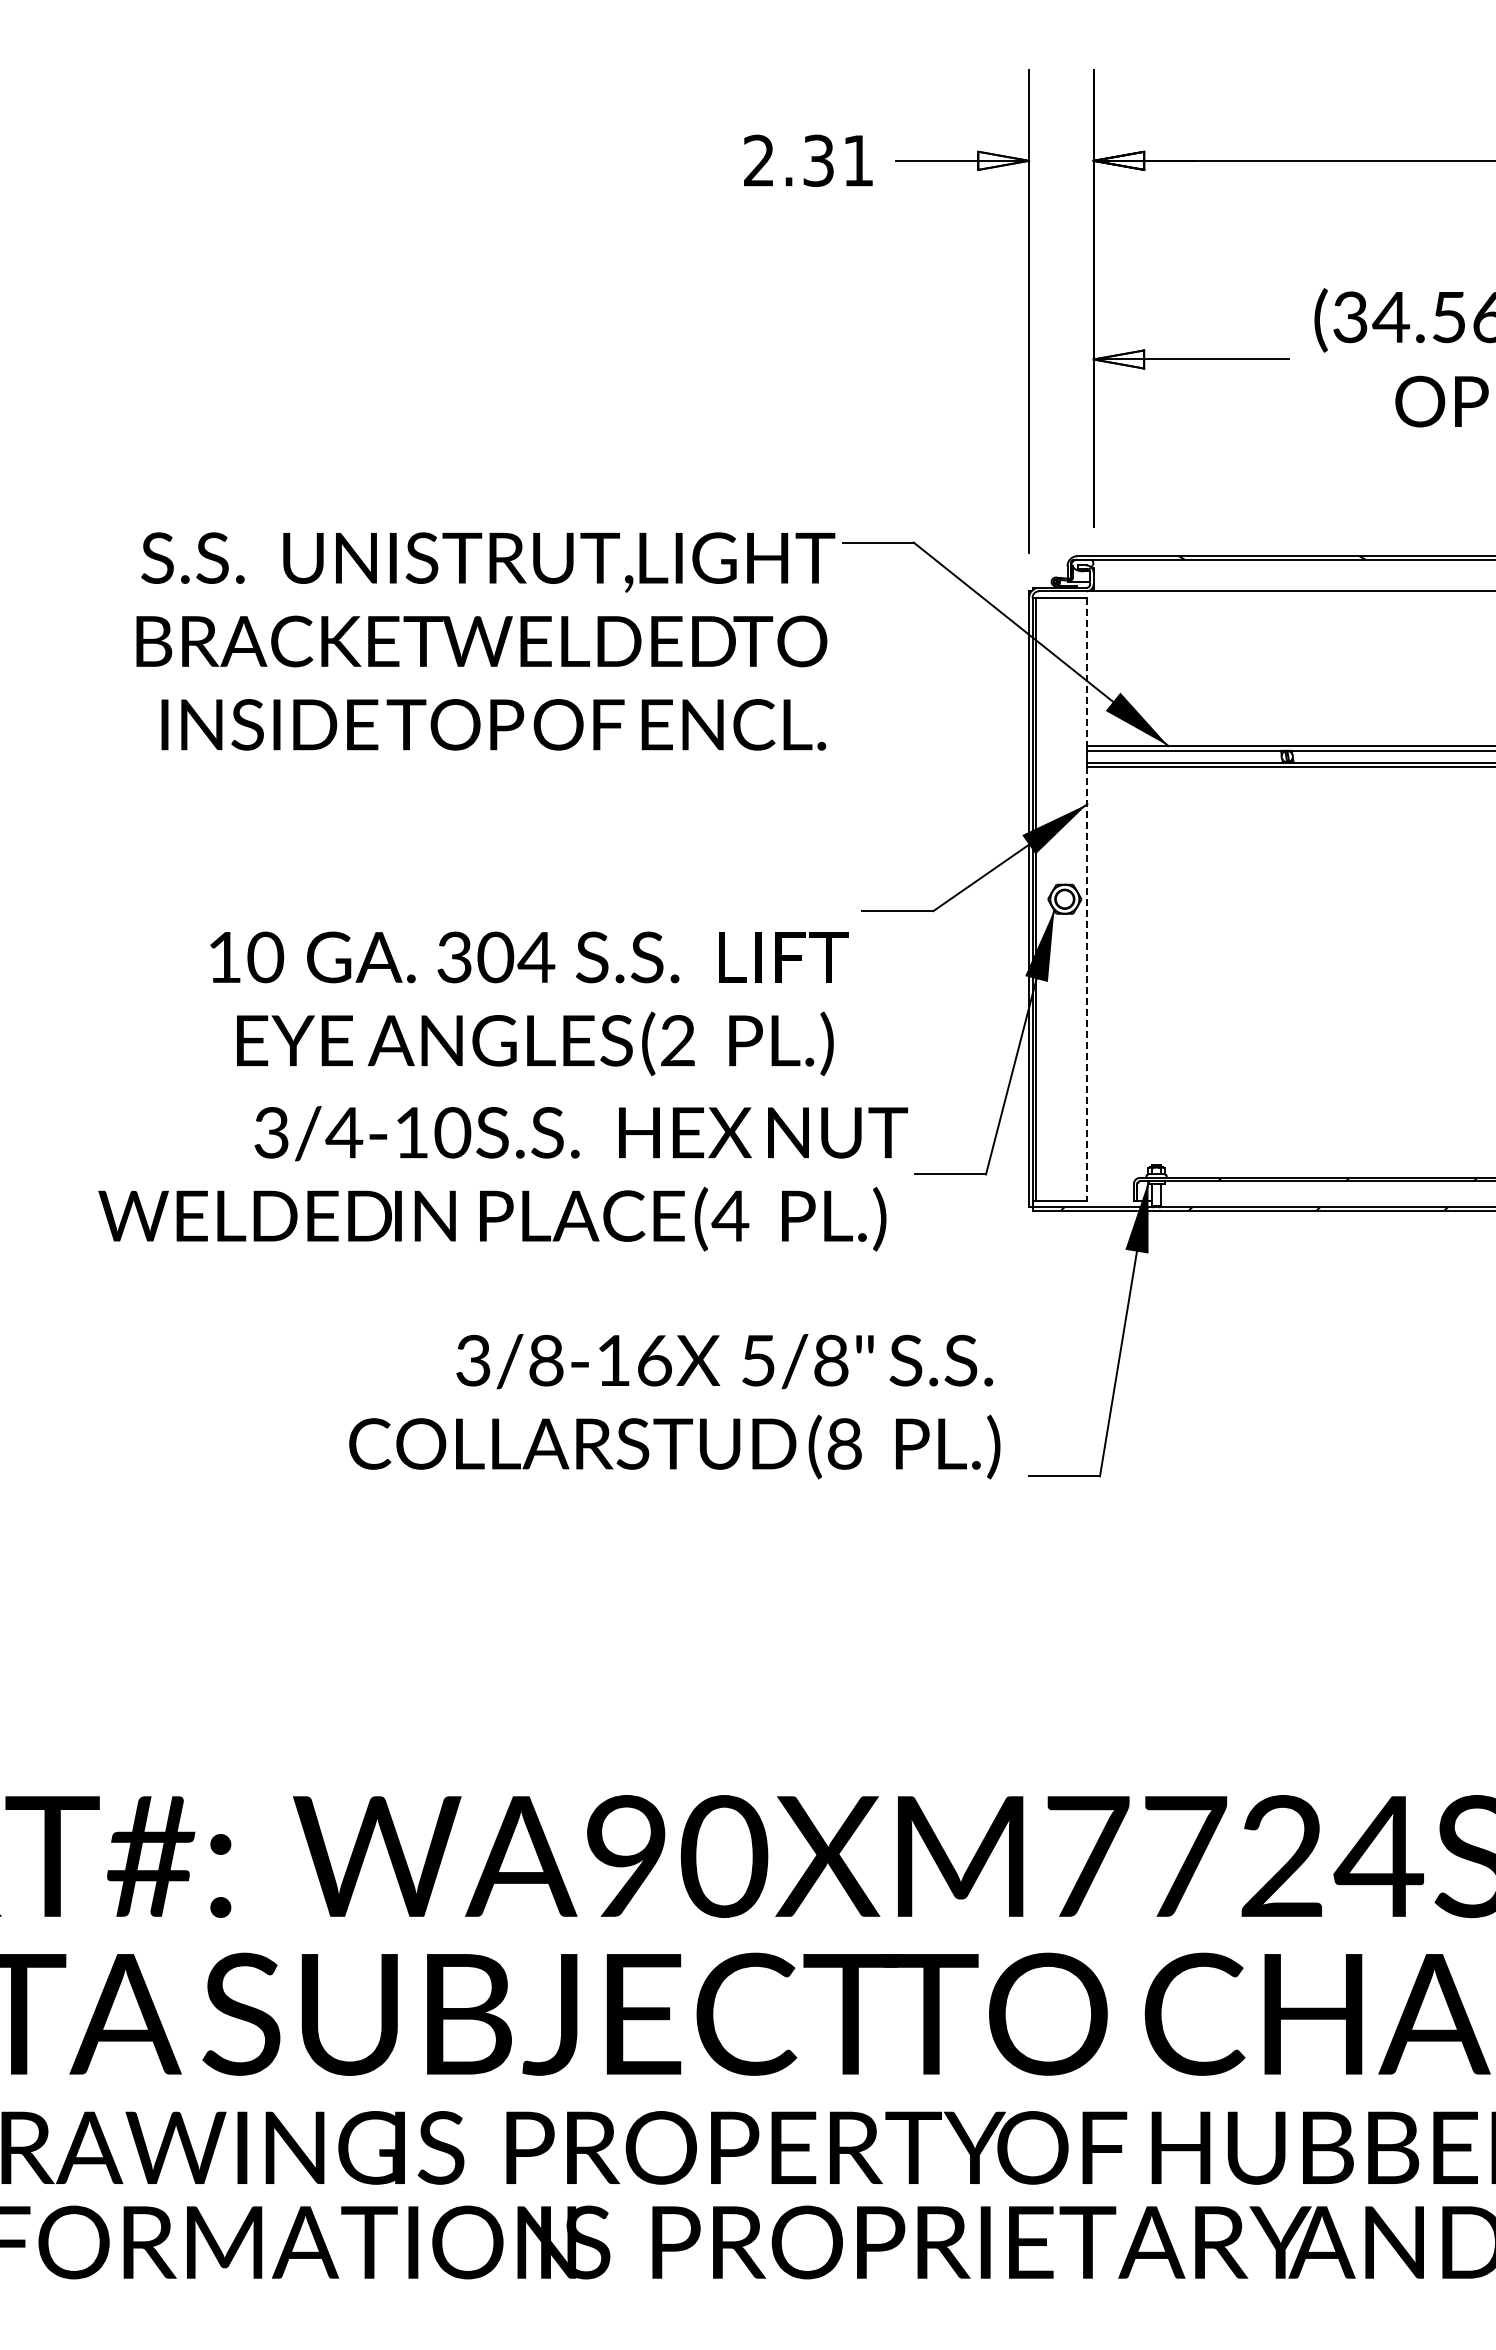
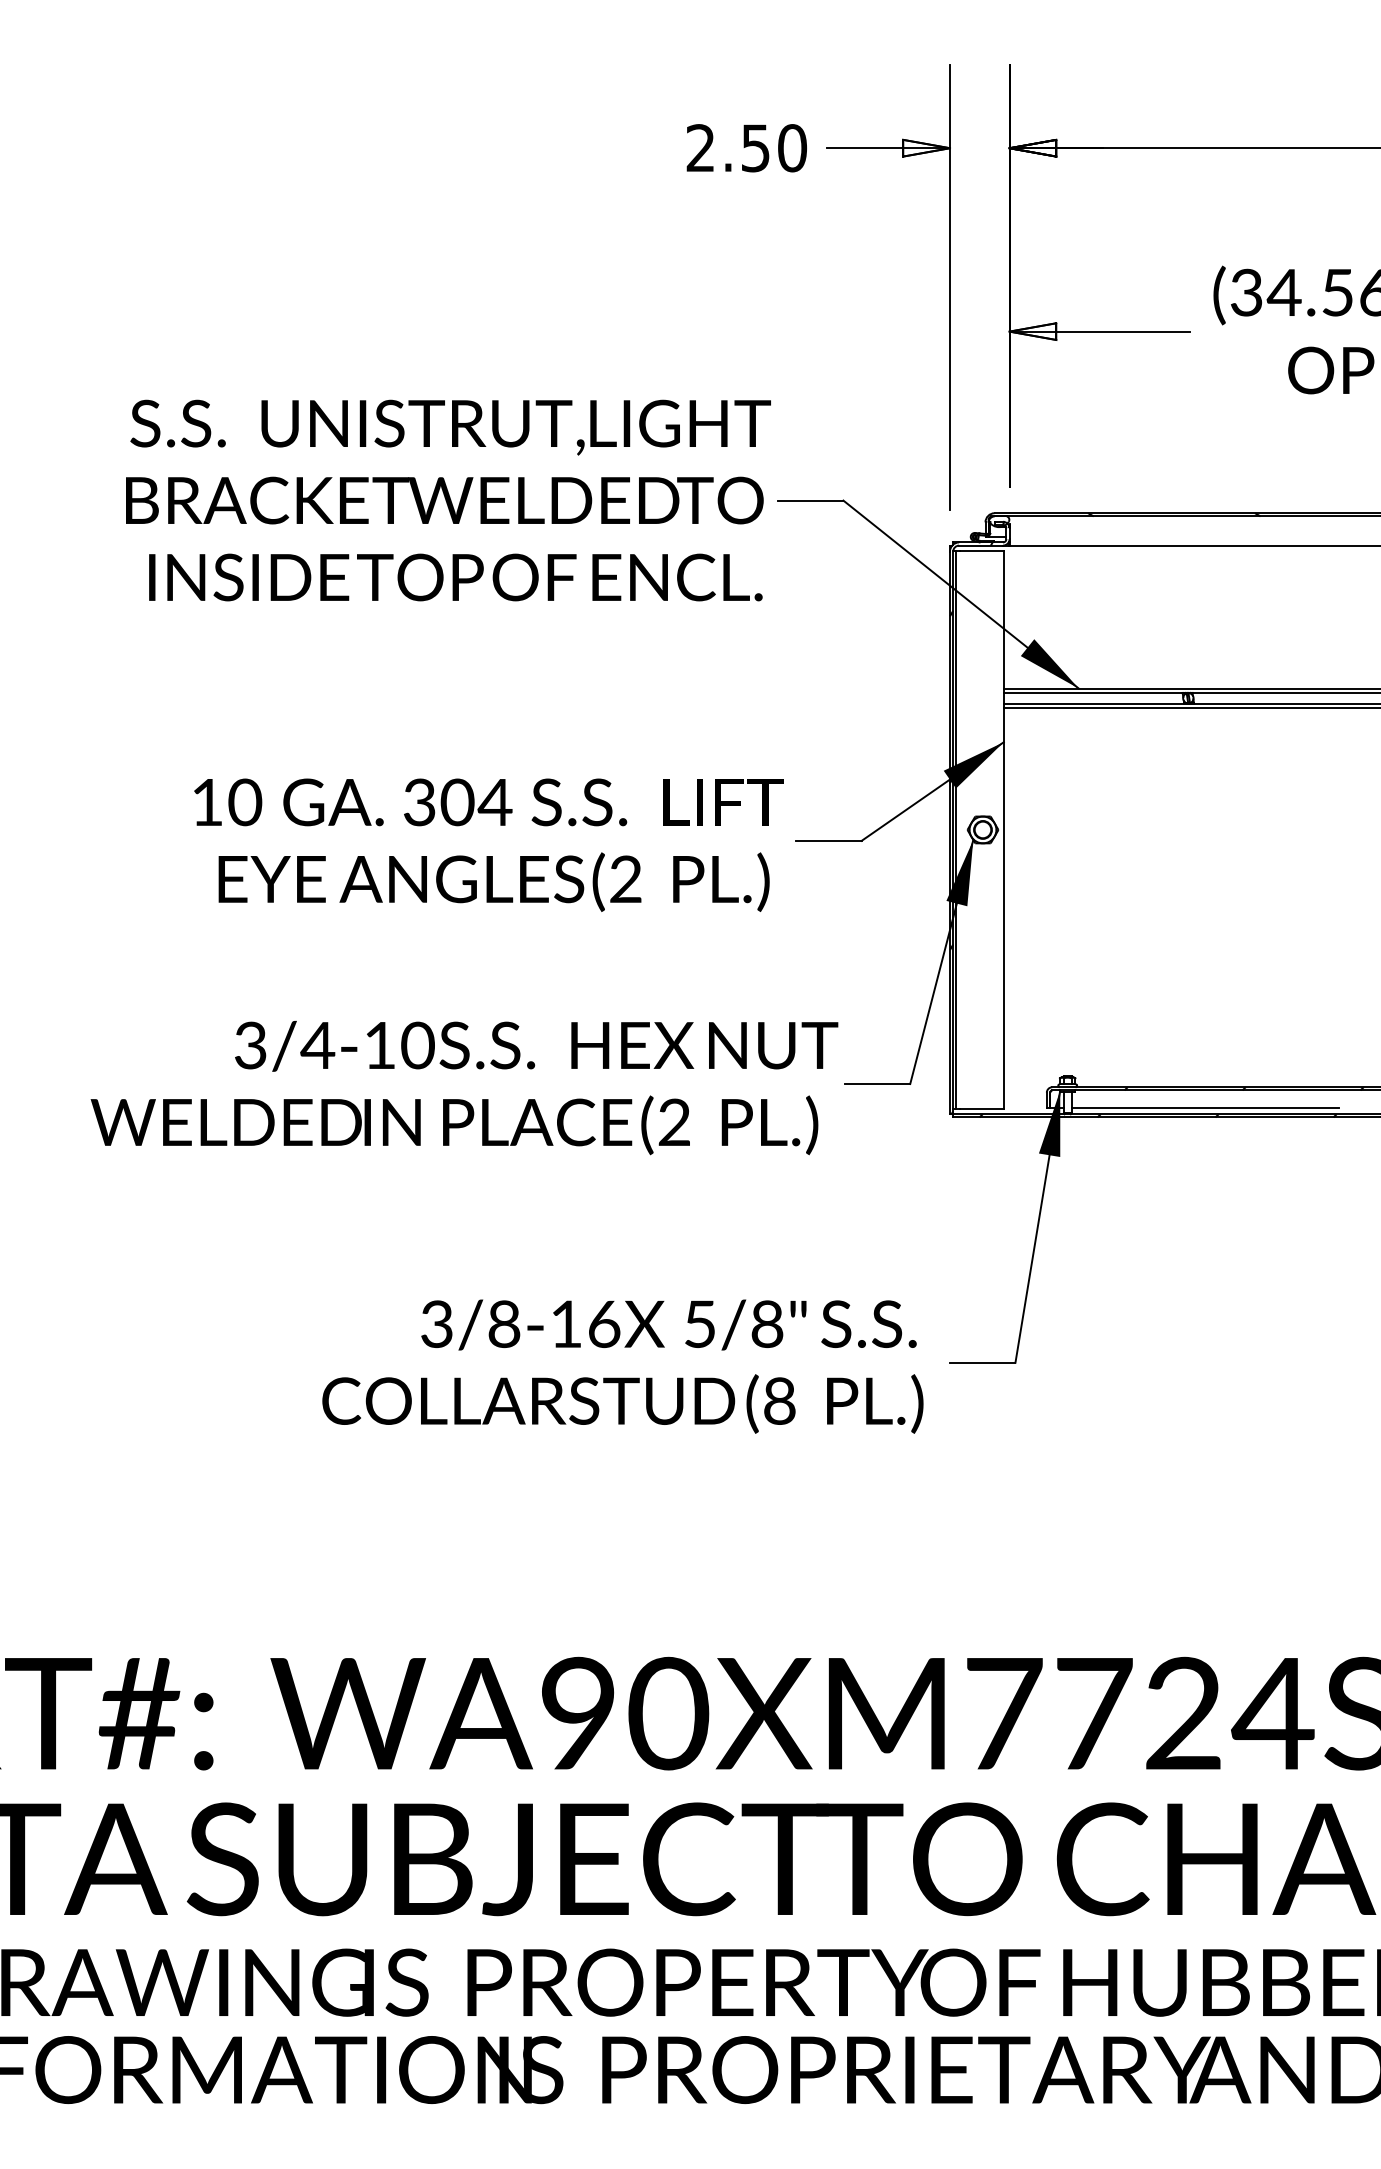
text: (839, 160) -> (774, 147), 2.31 -> 2.50
text: (485, 641) -> (448, 500), moved
line: (1087, 672) -> (1003, 620), dashed -> solid
hatch: (1058, 886) -> (977, 818), added
line: (1087, 984) -> (1003, 908), dashed -> solid
text: (529, 1003) -> (488, 844), moved
line: (1305, 1200) -> (1205, 1108), added
text: (730, 1215) -> (674, 1121), (4 -> (2
text: (674, 1406) -> (622, 1366), moved

